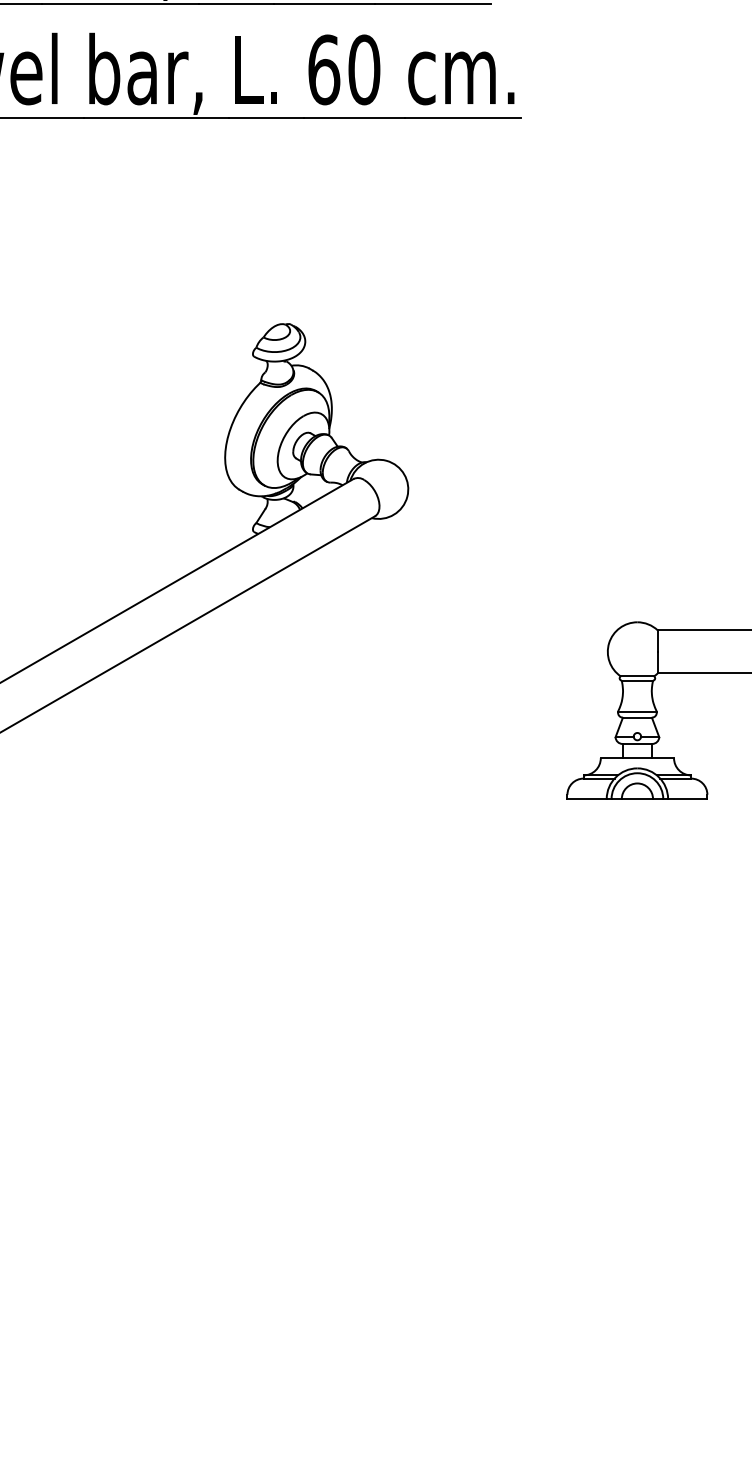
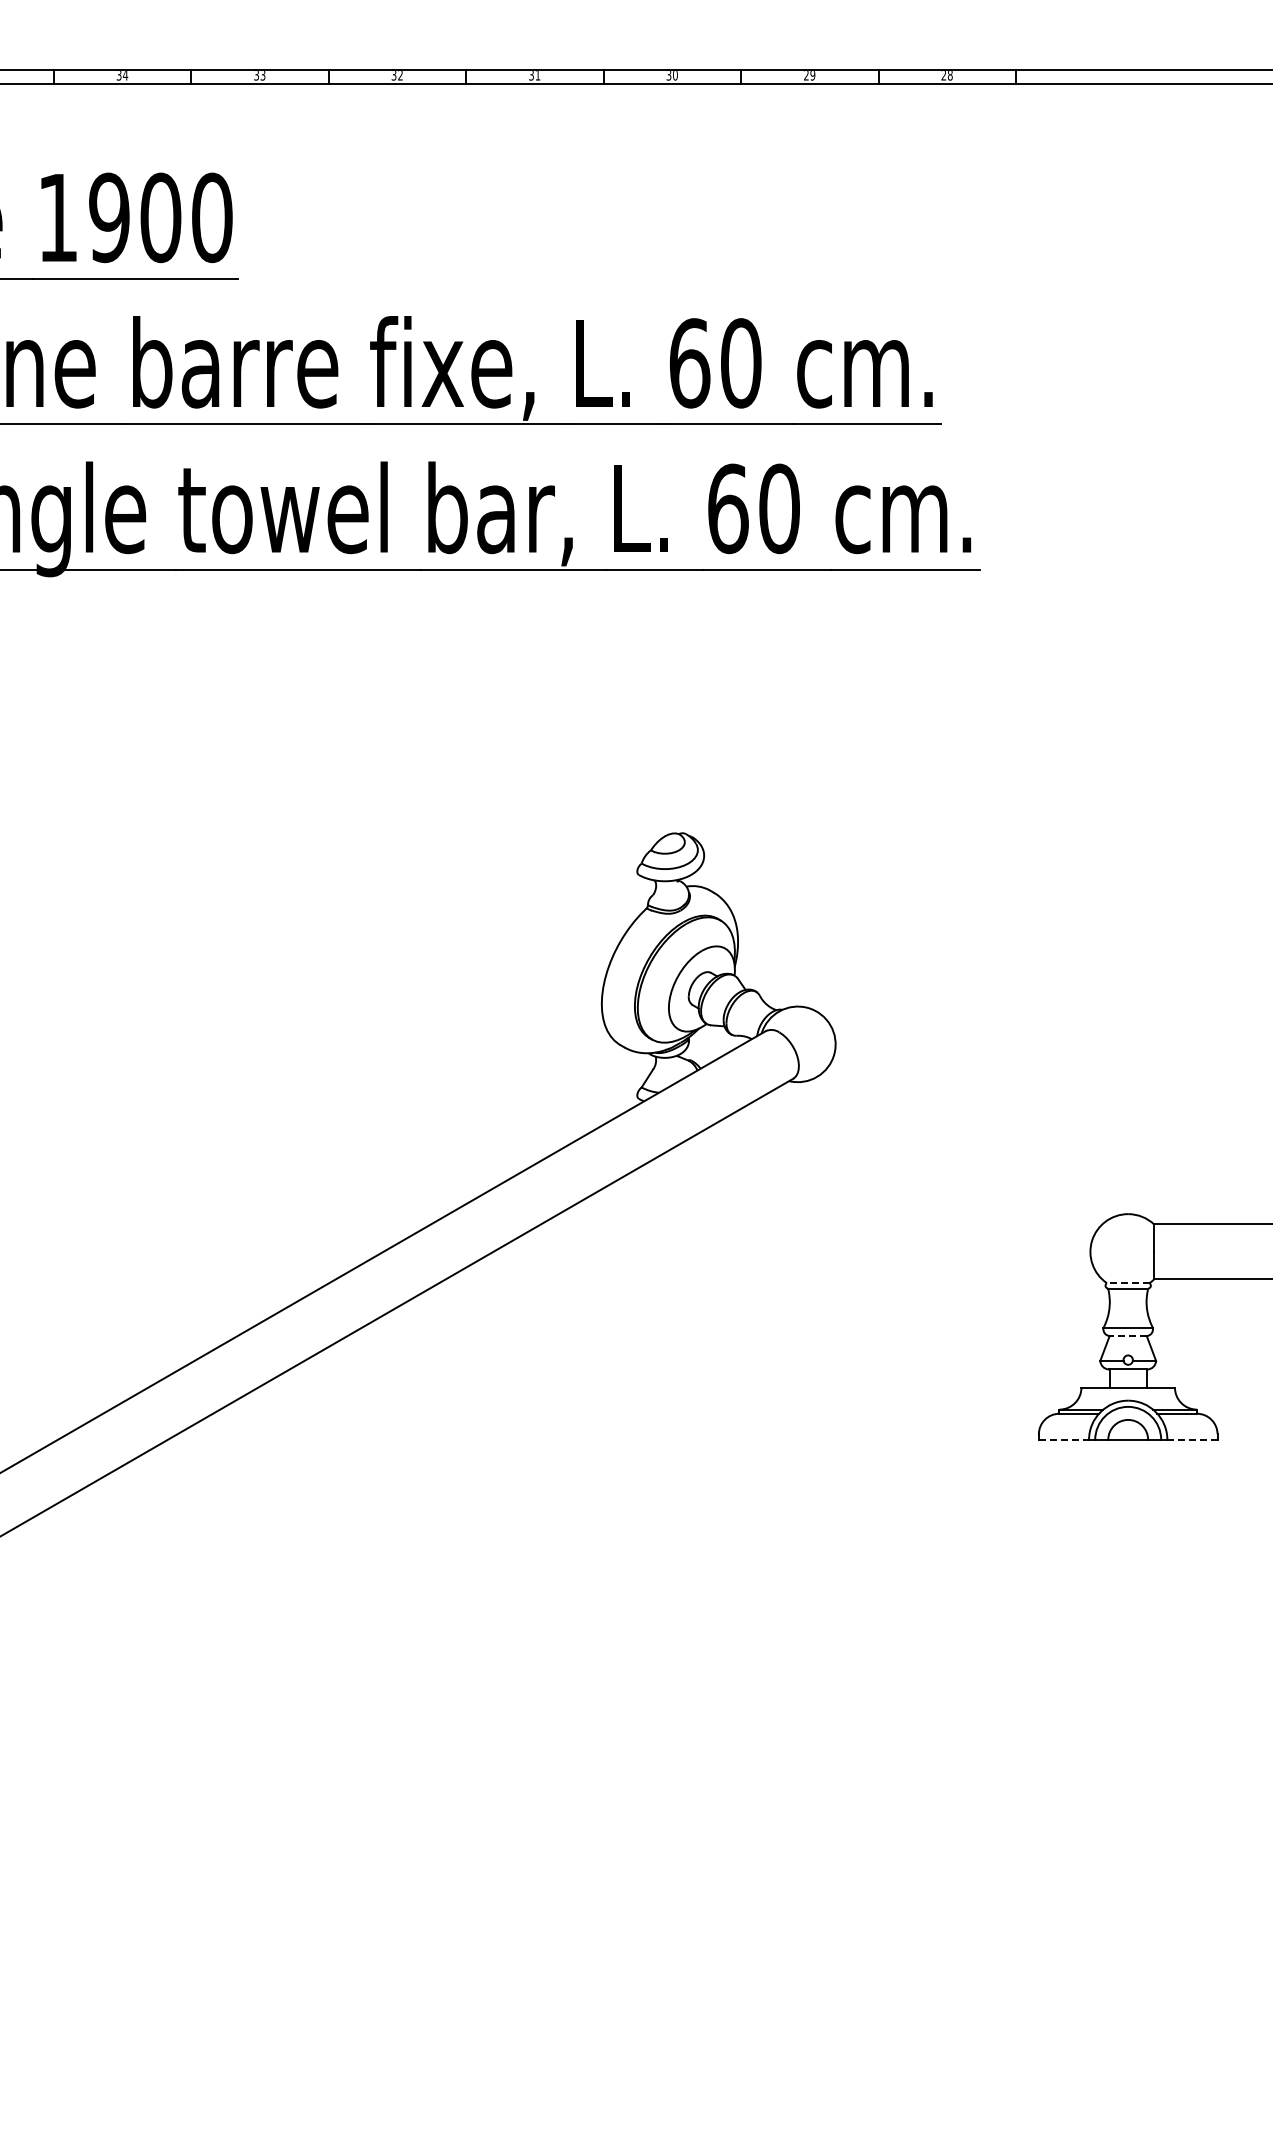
line: (636, 676) -> (1127, 1283), solid -> dashed
line: (637, 718) -> (1128, 1336), solid -> dashed
line: (587, 798) -> (1064, 1439), solid -> dashed
line: (687, 798) -> (1192, 1439), solid -> dashed

